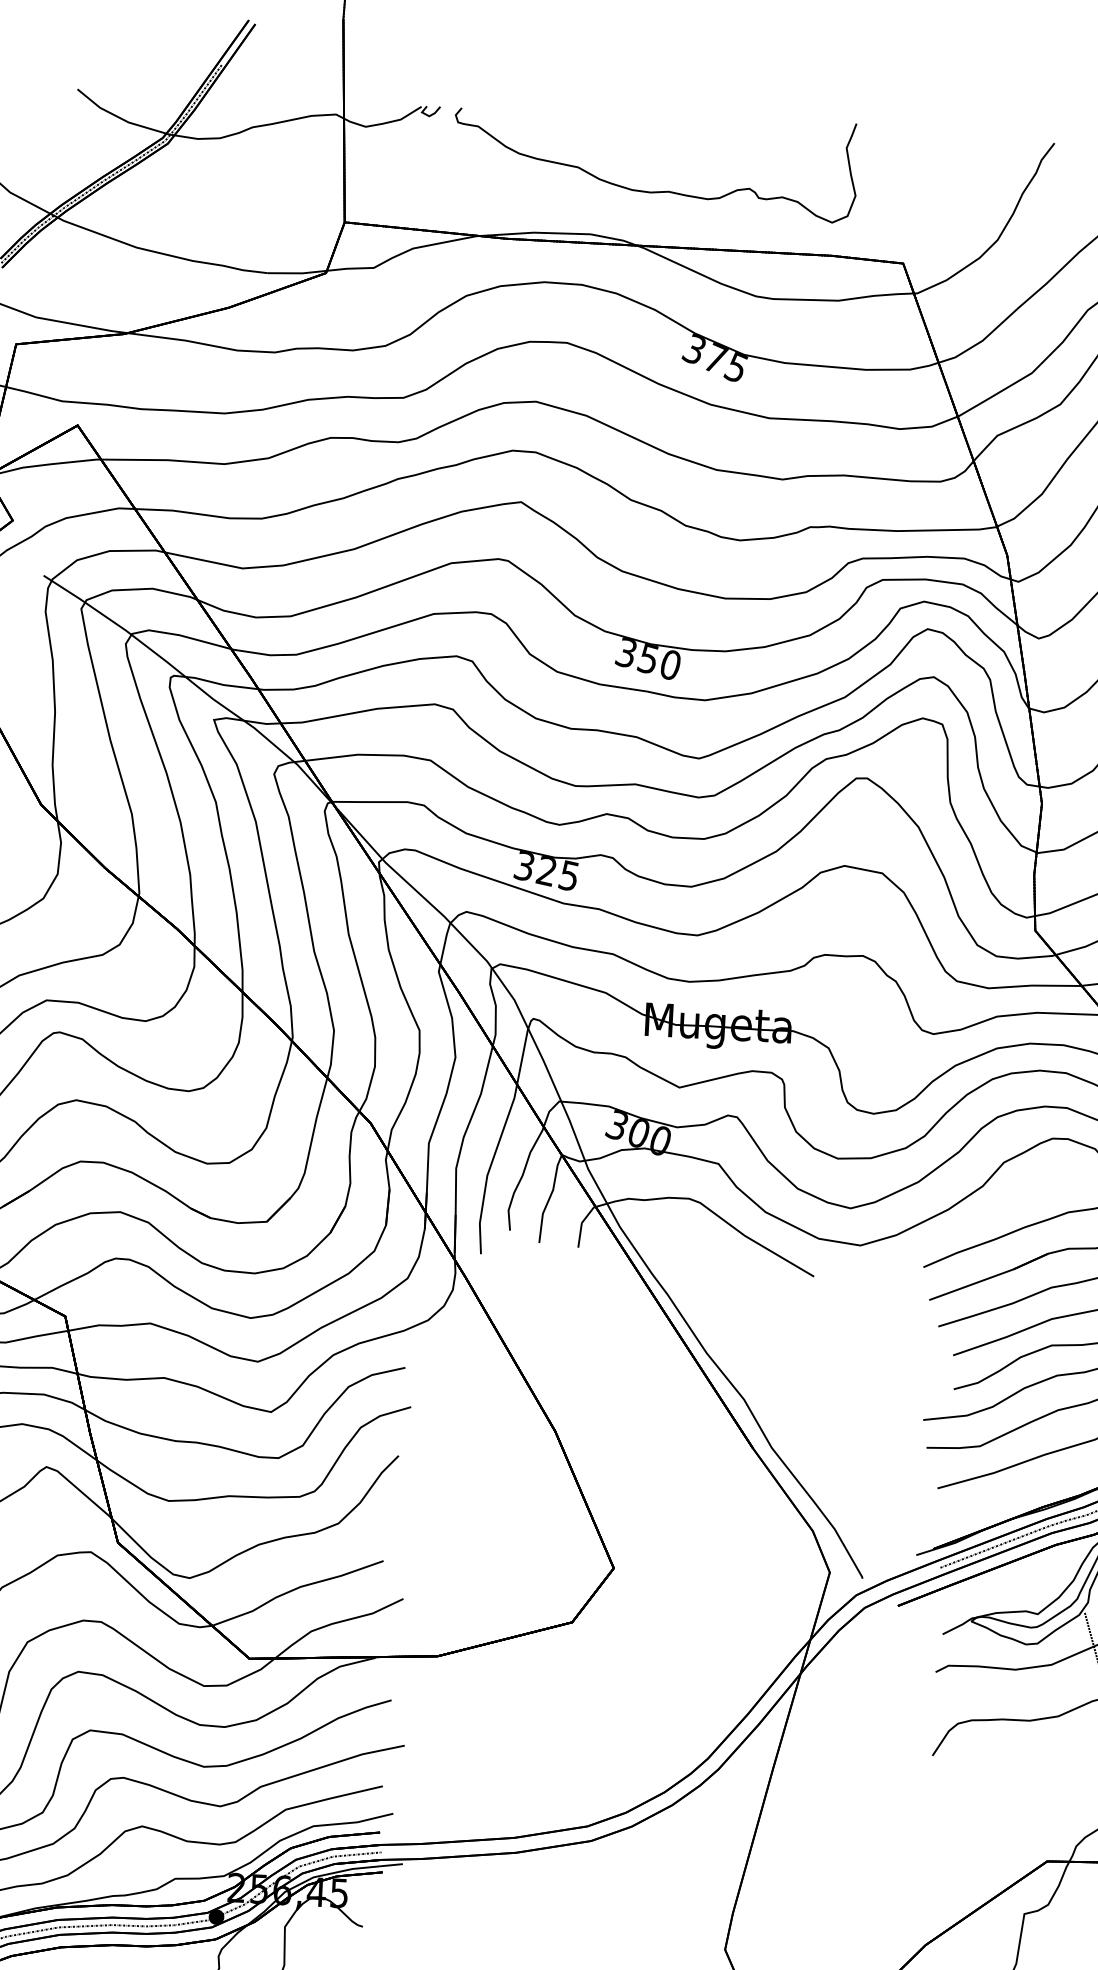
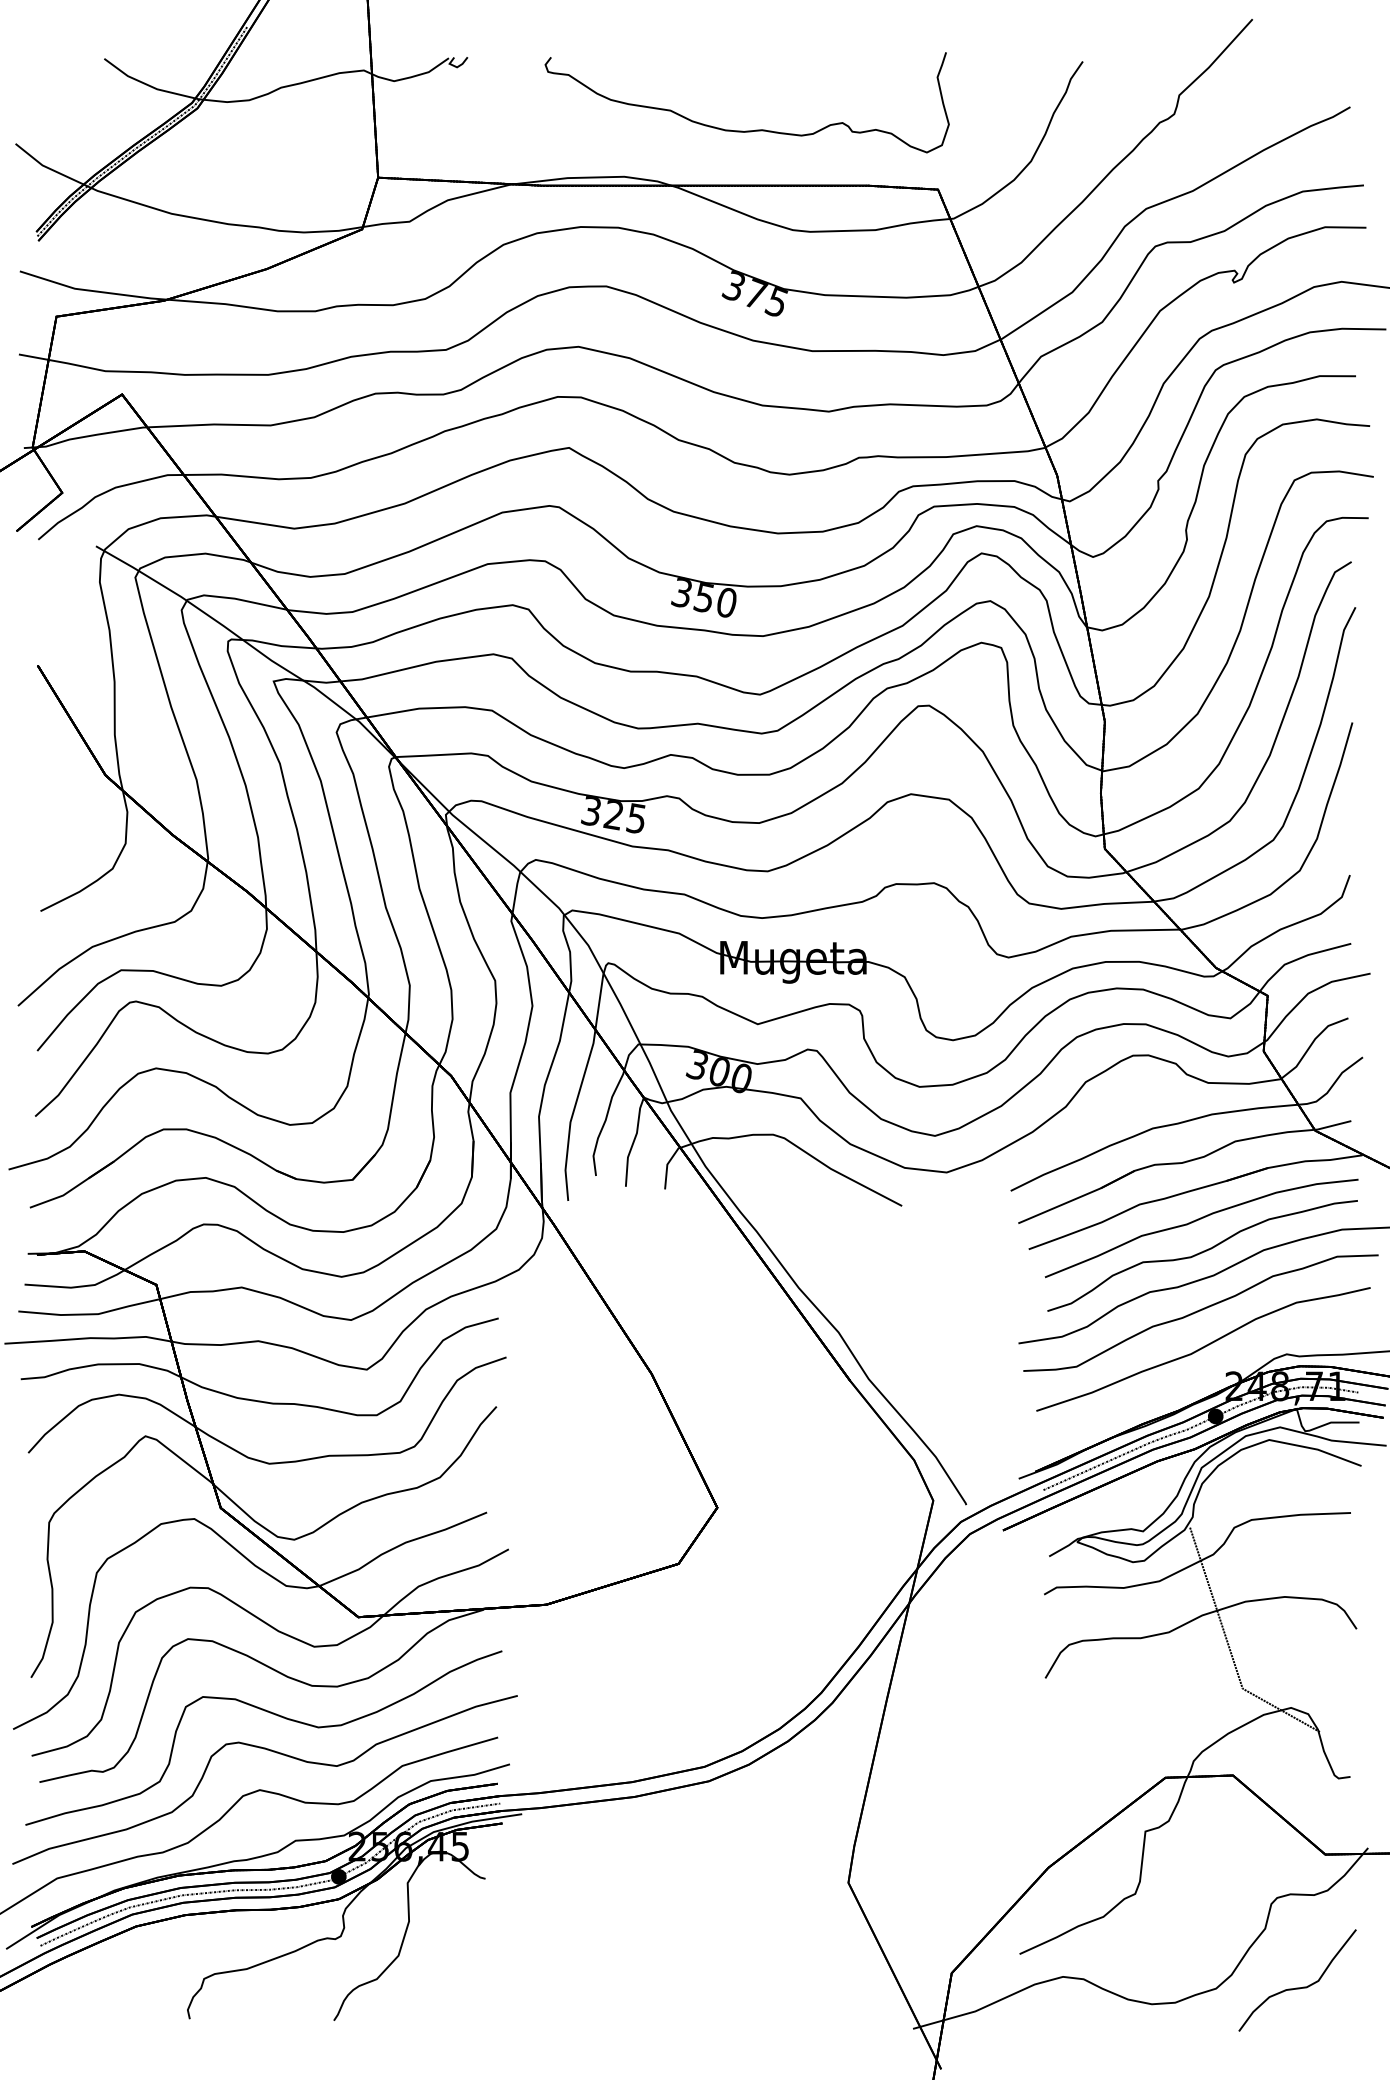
curve: (653, 191) -> (746, 130), moved

